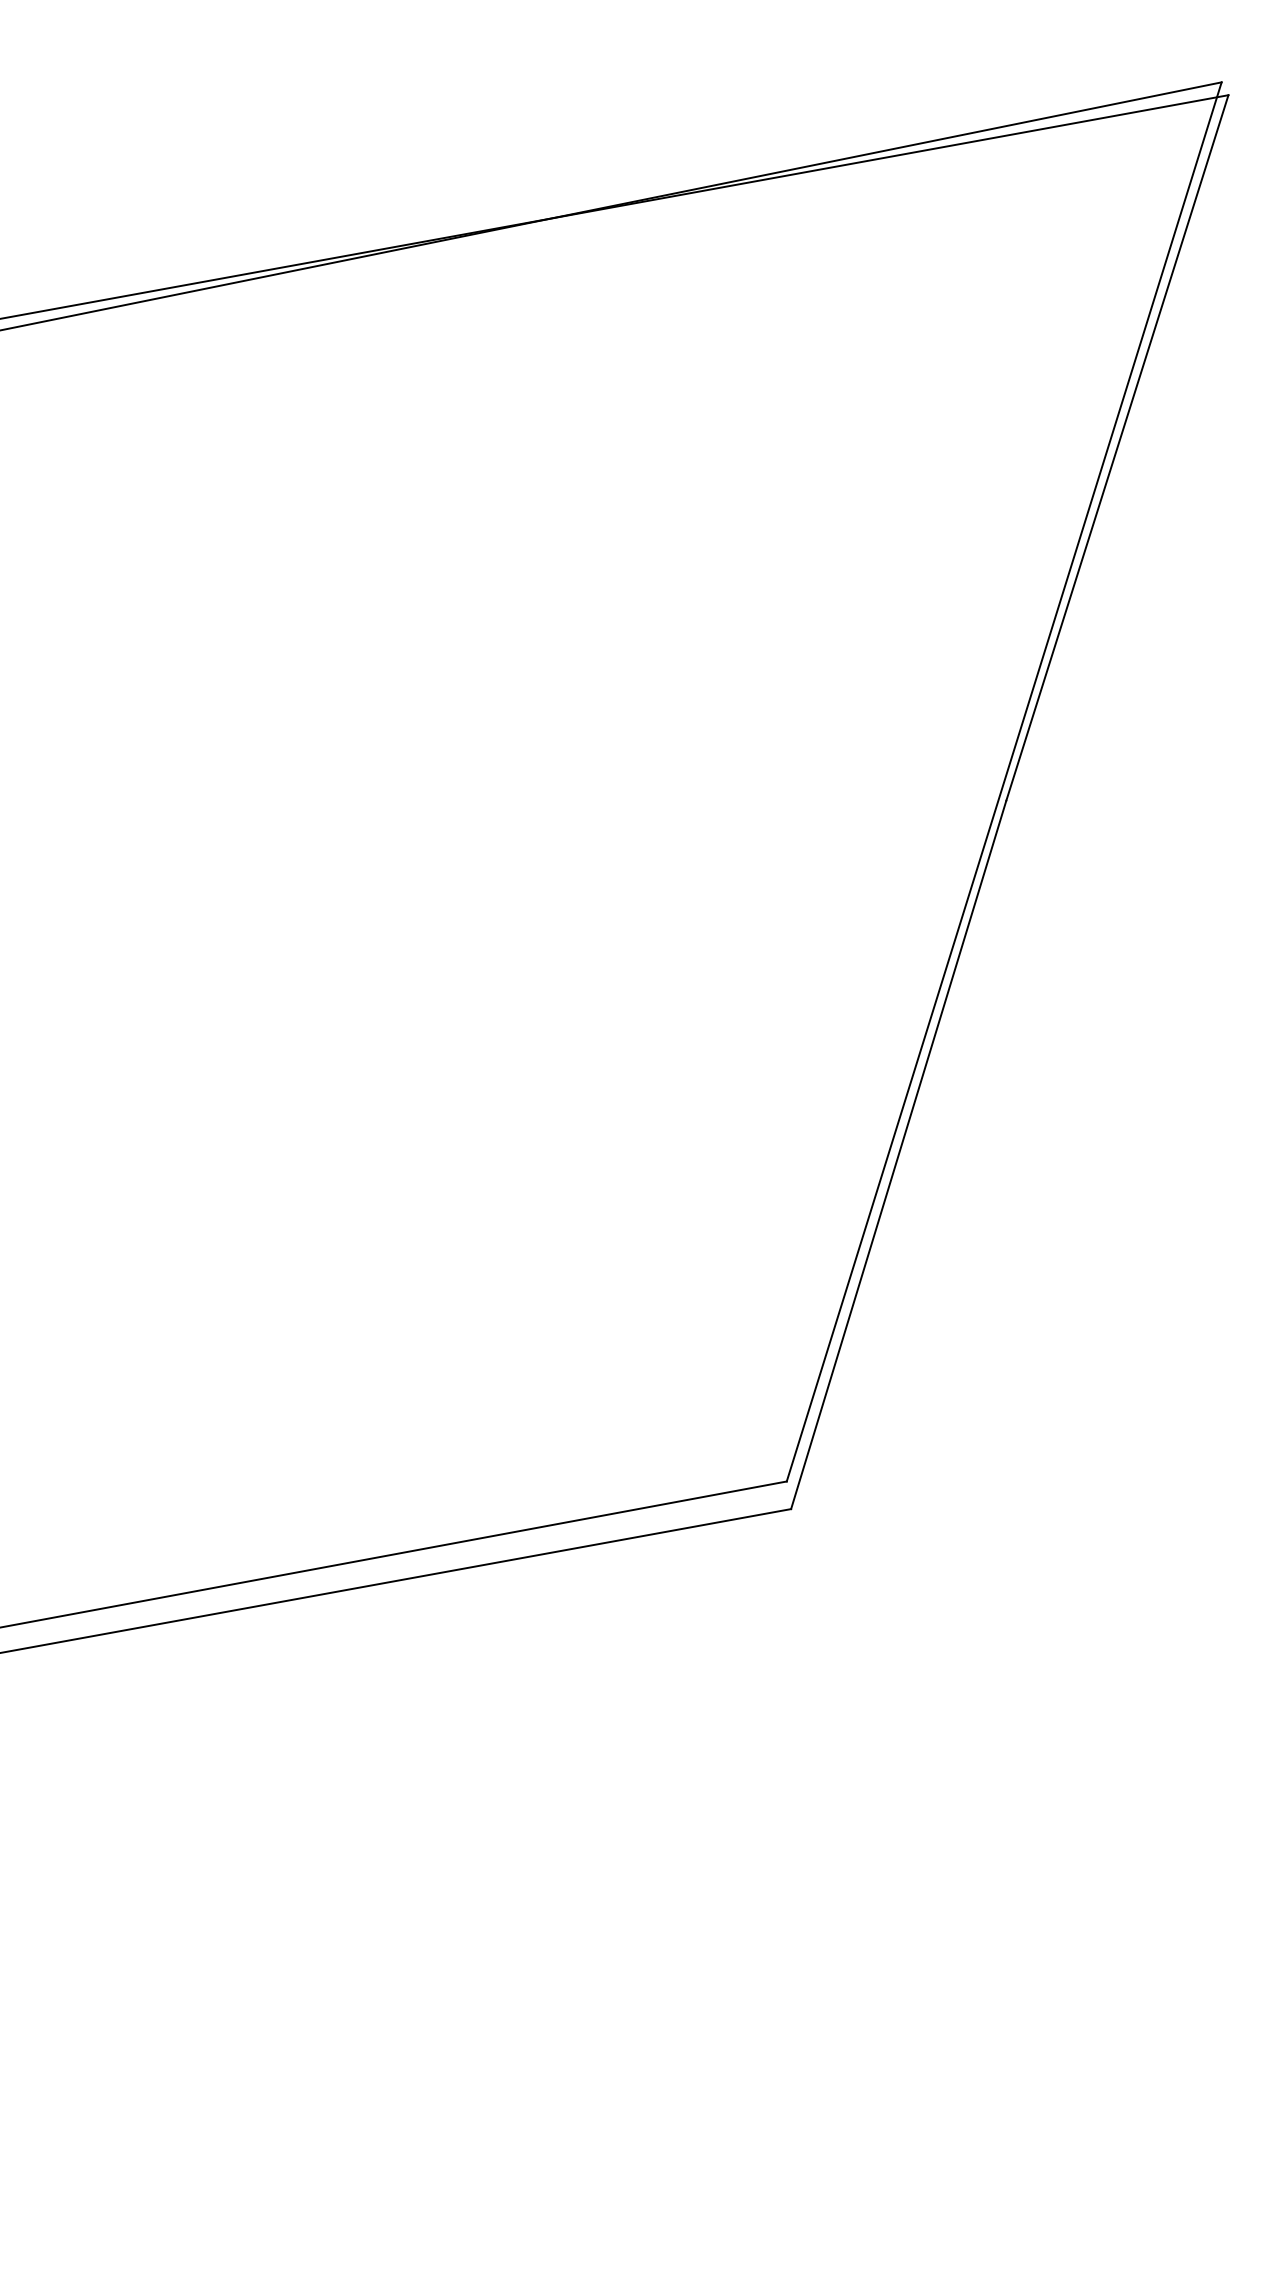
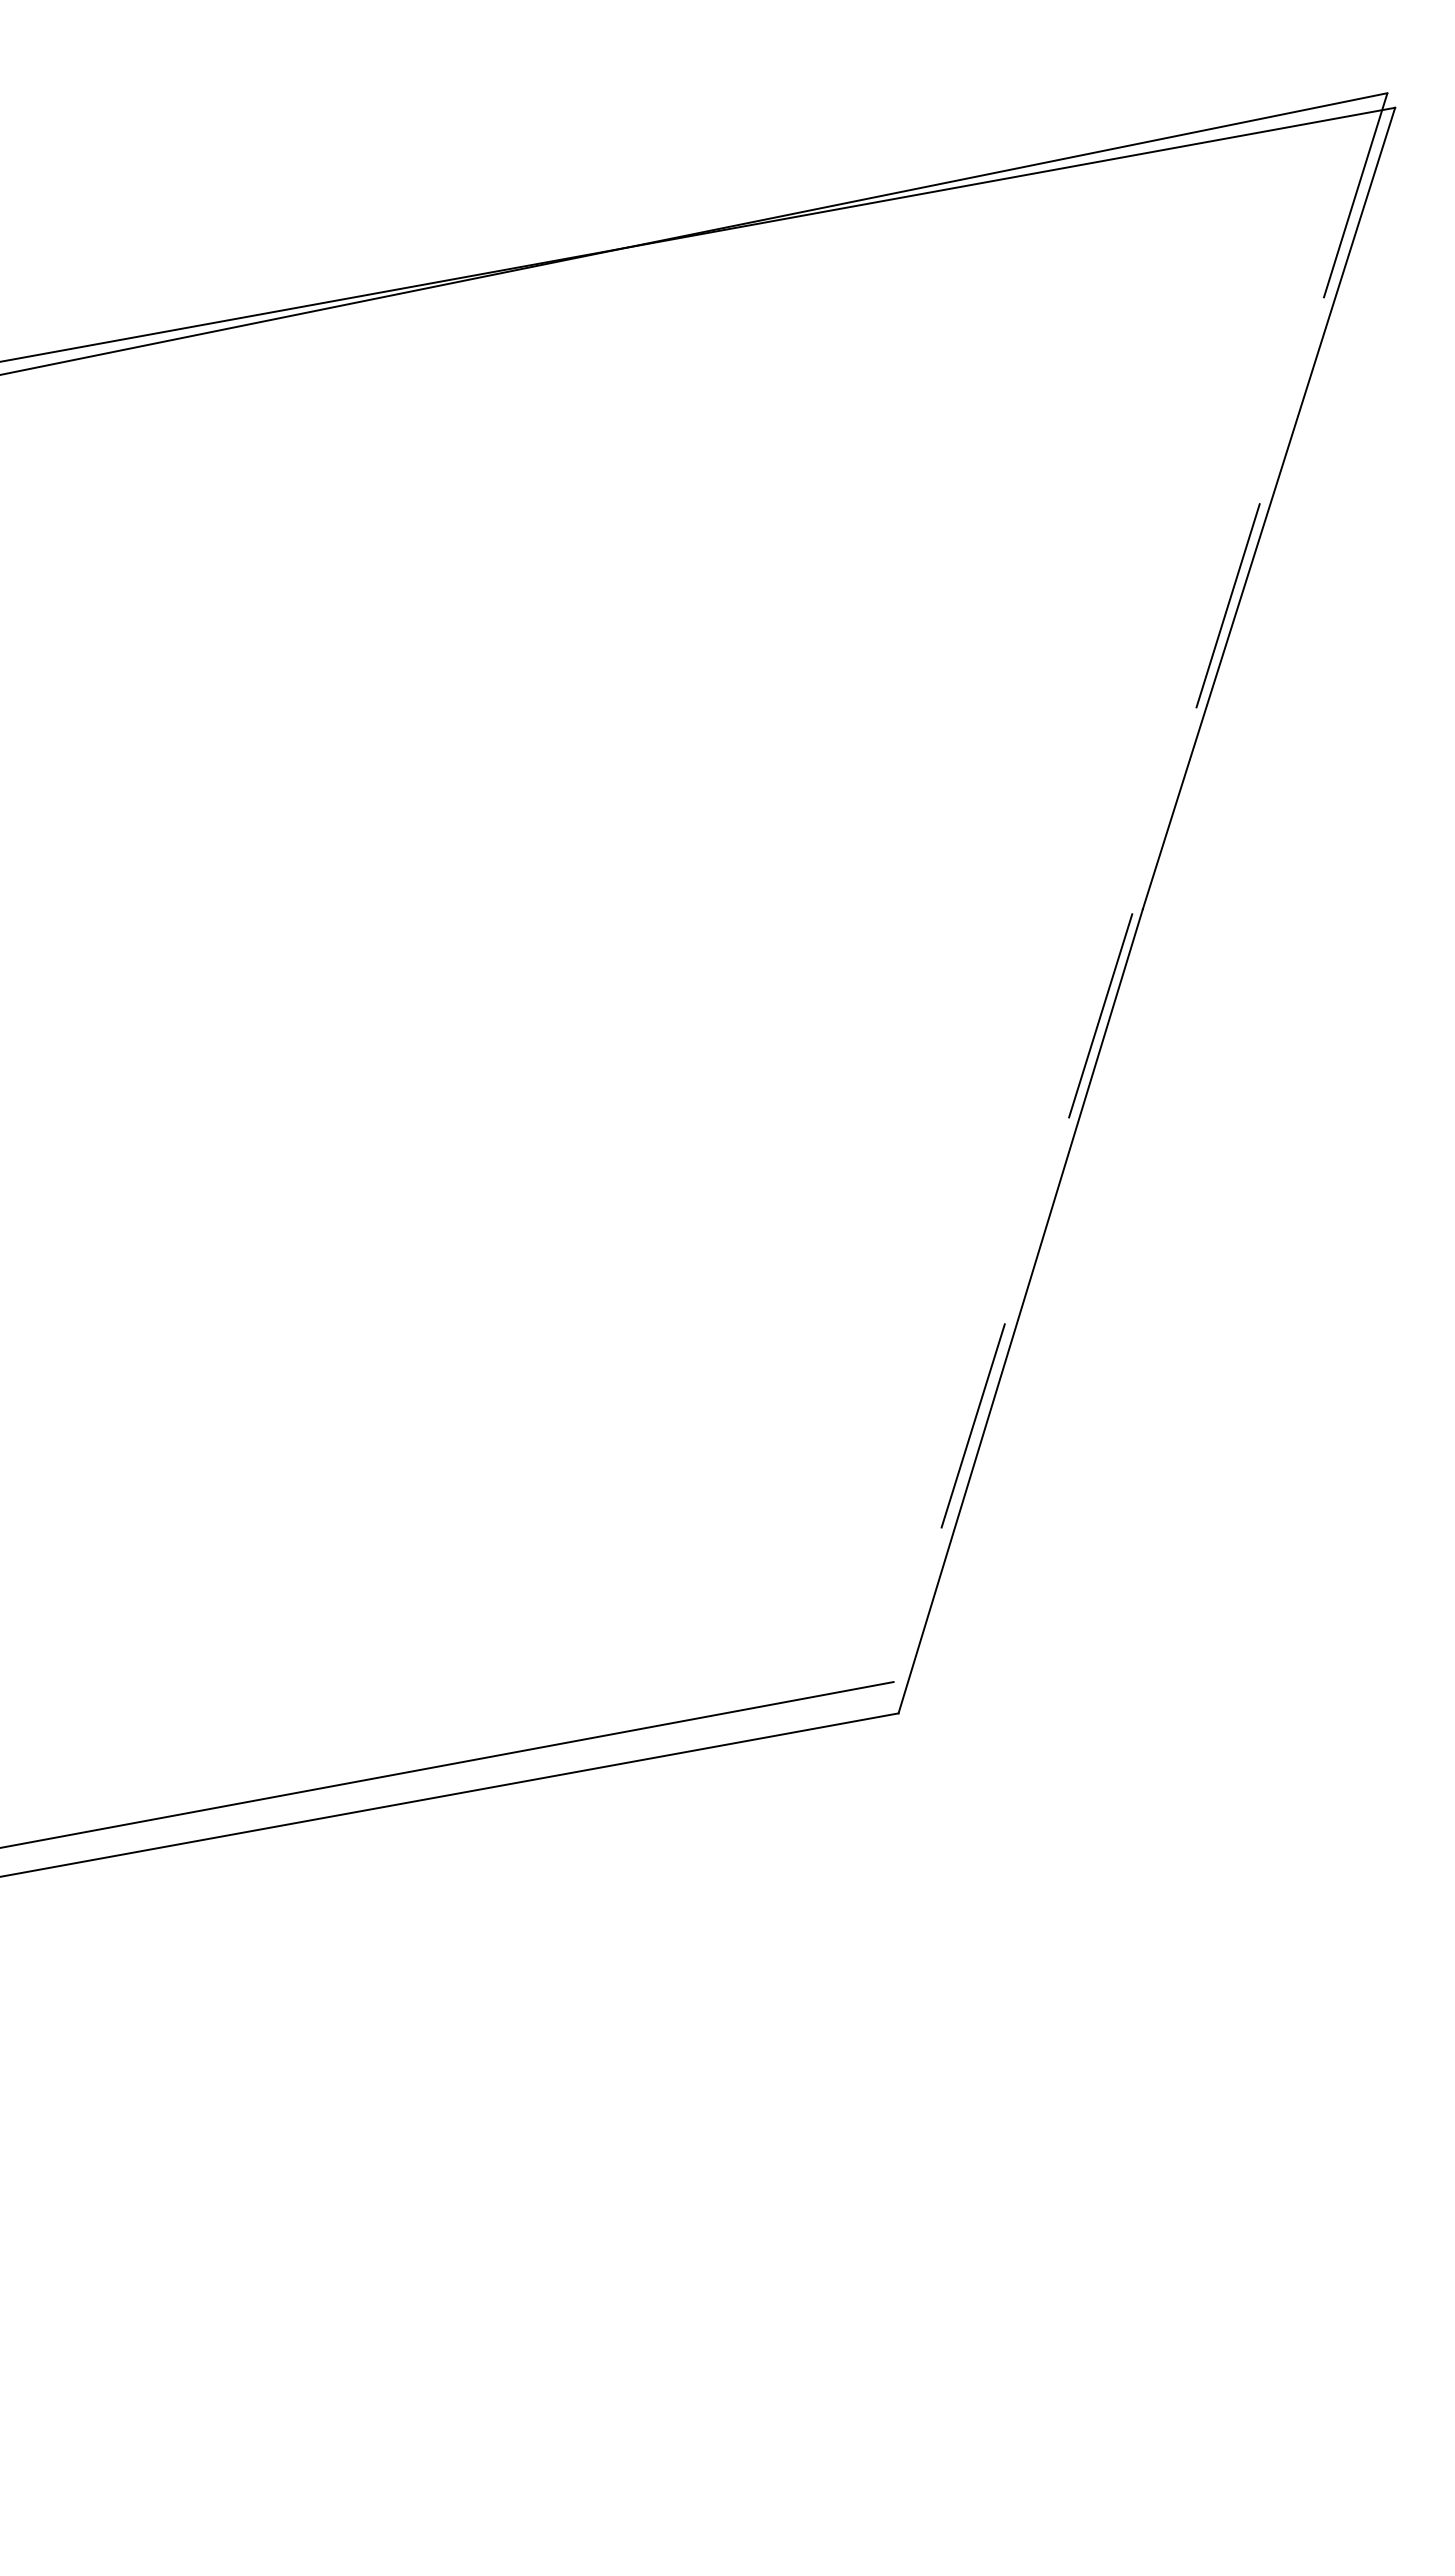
line: (1004, 781) -> (1140, 887), solid -> dashed

